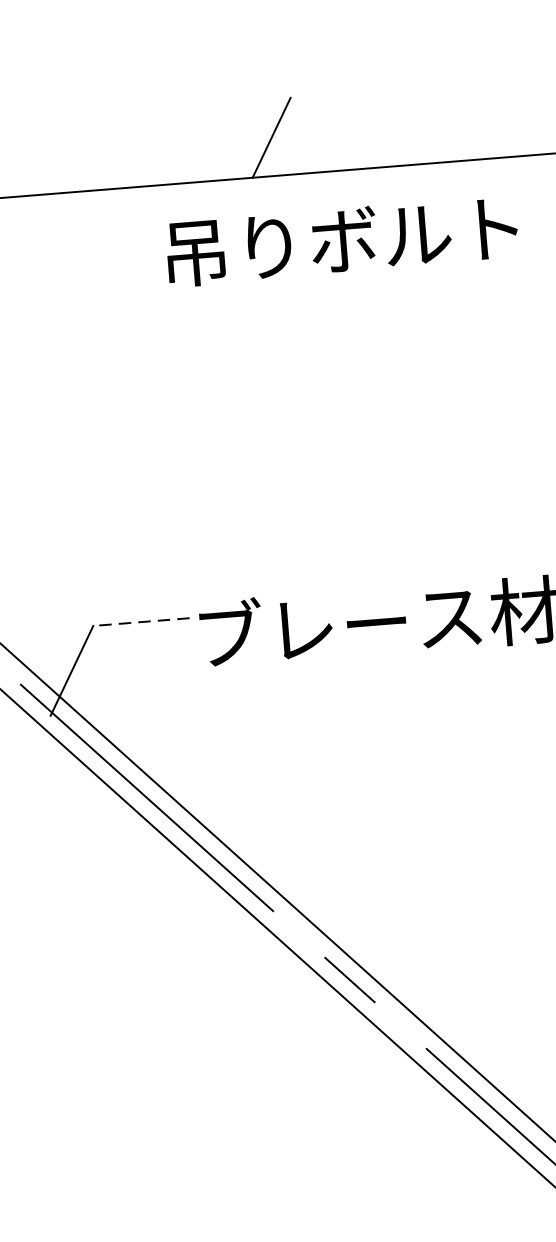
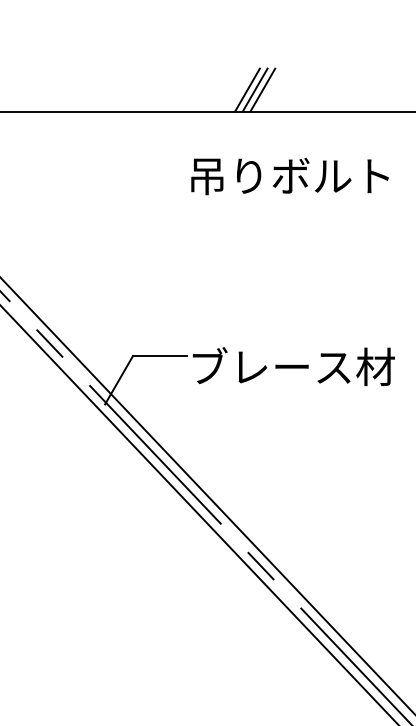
line: (284, 135) -> (262, 89), added
line: (258, 137) -> (247, 89), added
text: (341, 241) -> (289, 176), moved
line: (140, 621) -> (159, 355), dashed -> solid

